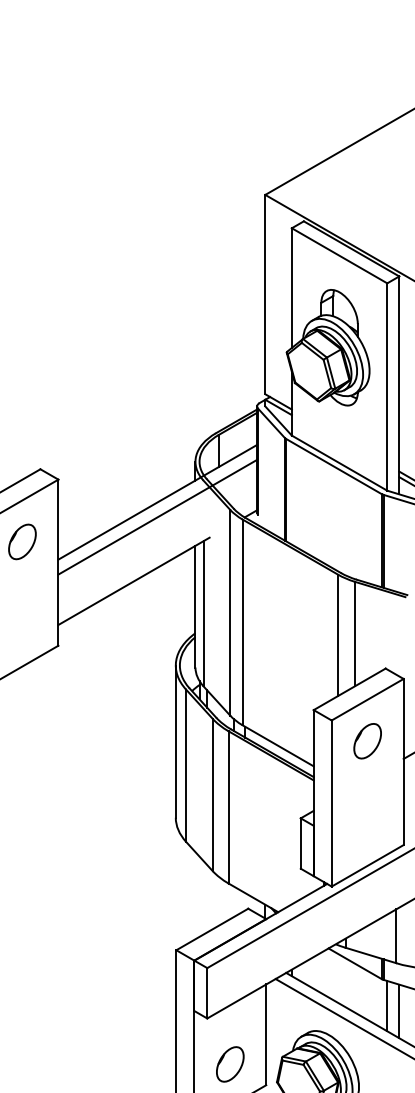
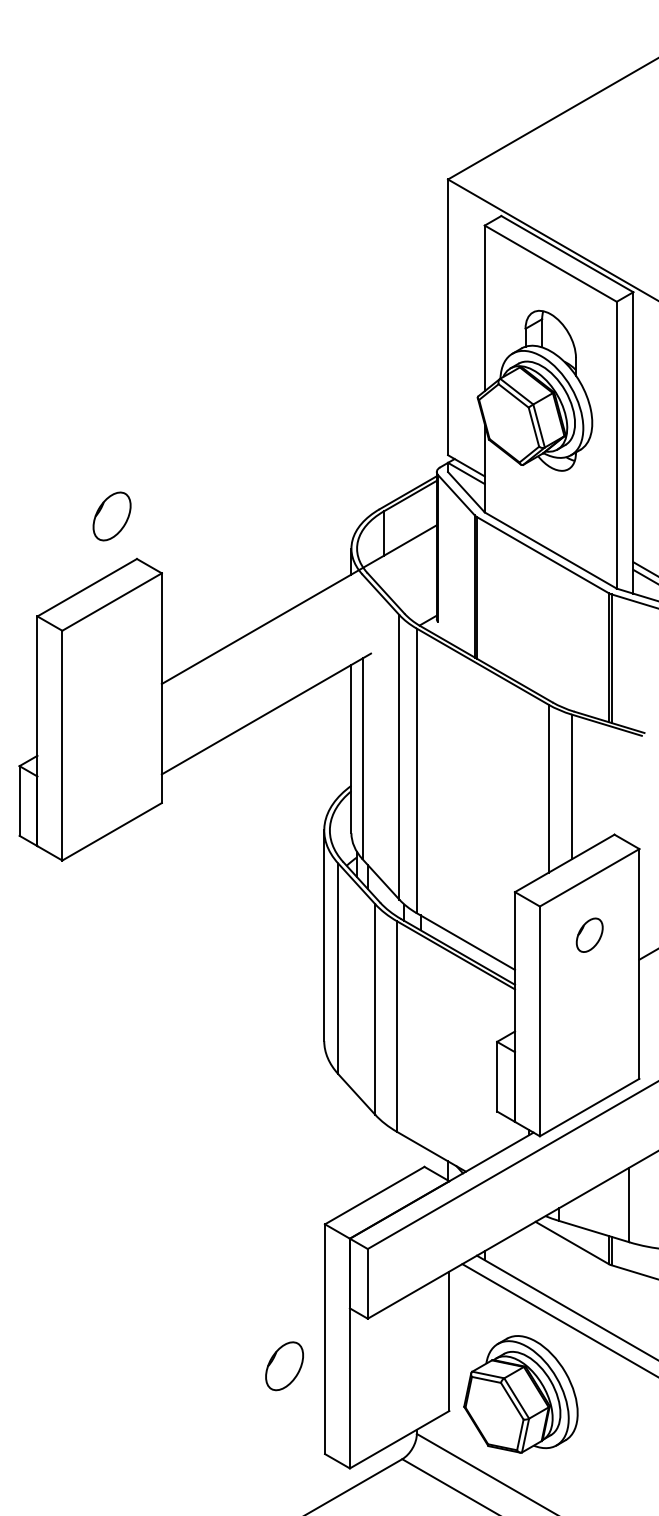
line: (157, 516) -> (298, 624), removed
part: (22, 541) -> (111, 516), moved
part: (367, 741) -> (589, 935), size x0.7
line: (387, 1006) -> (616, 1301), removed
line: (399, 1011) -> (633, 1308), removed
part: (230, 1064) -> (284, 1366), moved

